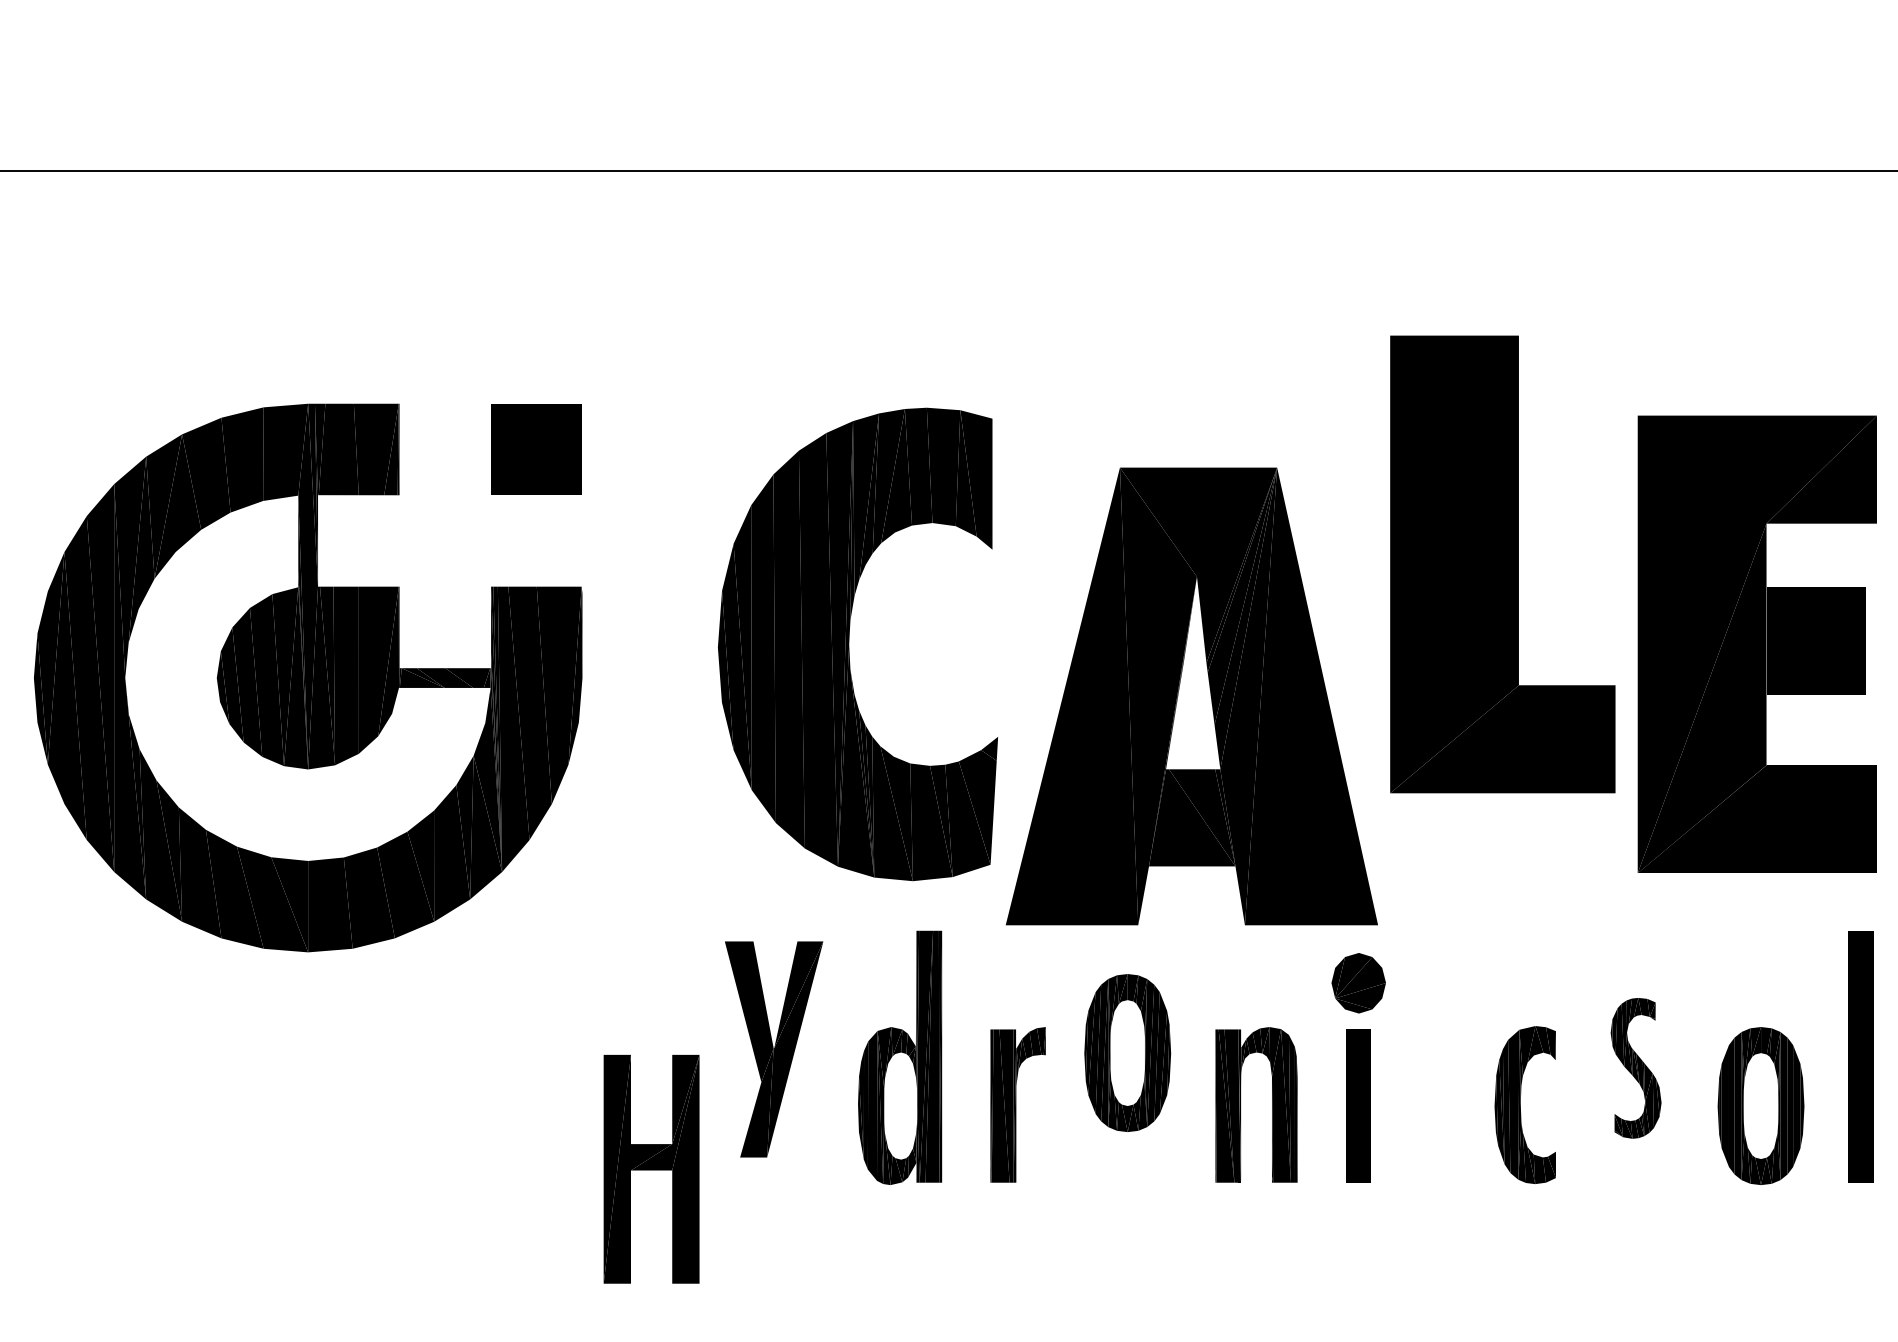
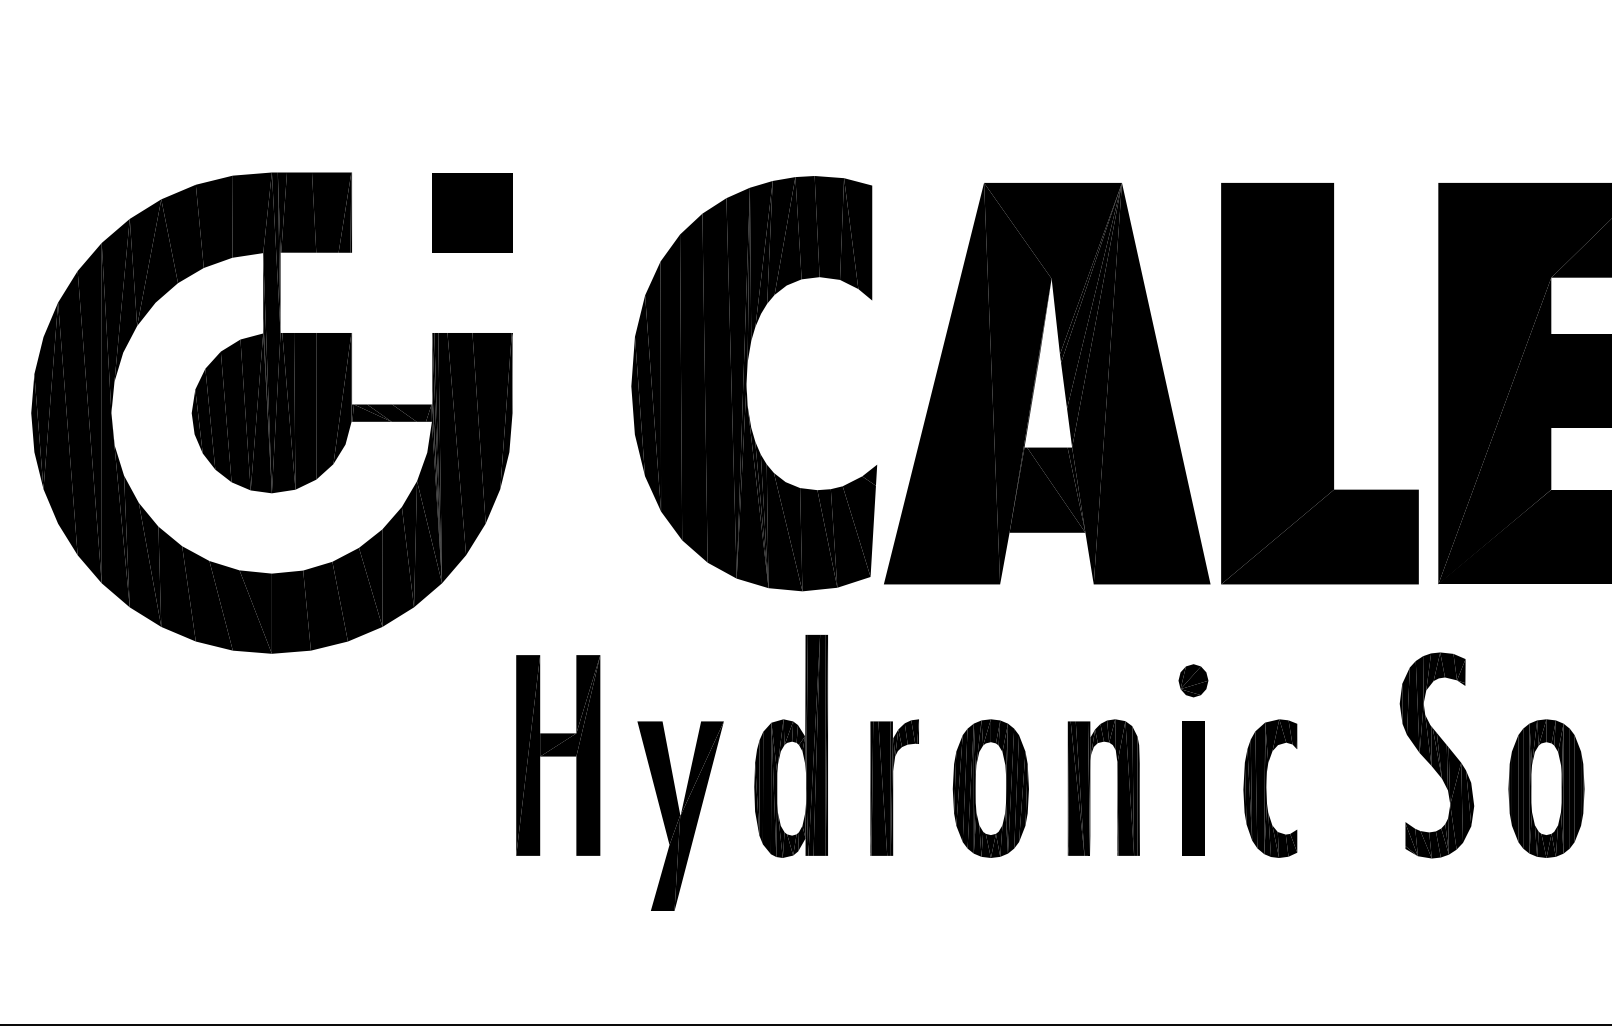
part: (1502, 564) -> (1319, 383), moved
part: (1191, 696) -> (1046, 383), moved
part: (1358, 982) -> (1193, 680), size x0.62
part: (774, 1049) -> (680, 816), moved
part: (1127, 1052) -> (990, 788), moved
part: (1635, 1068) -> (1436, 755), size x1.67
part: (1524, 1104) -> (1269, 788), moved
part: (651, 1168) -> (558, 754), moved

